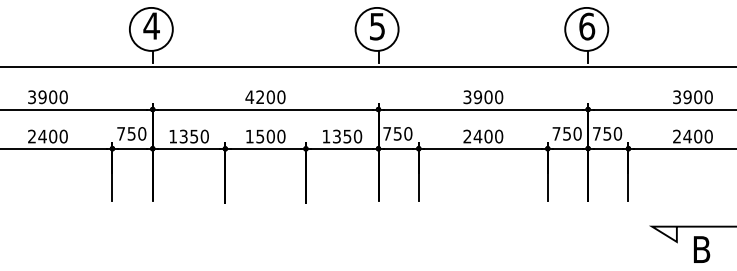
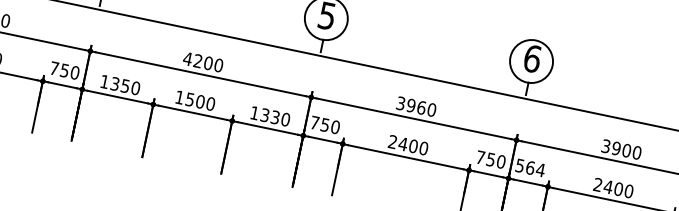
text: (488, 96) -> (421, 107), 3900 -> 3960
text: (607, 133) -> (530, 167), 750 -> 564
text: (347, 135) -> (275, 116), 1350 -> 1330

